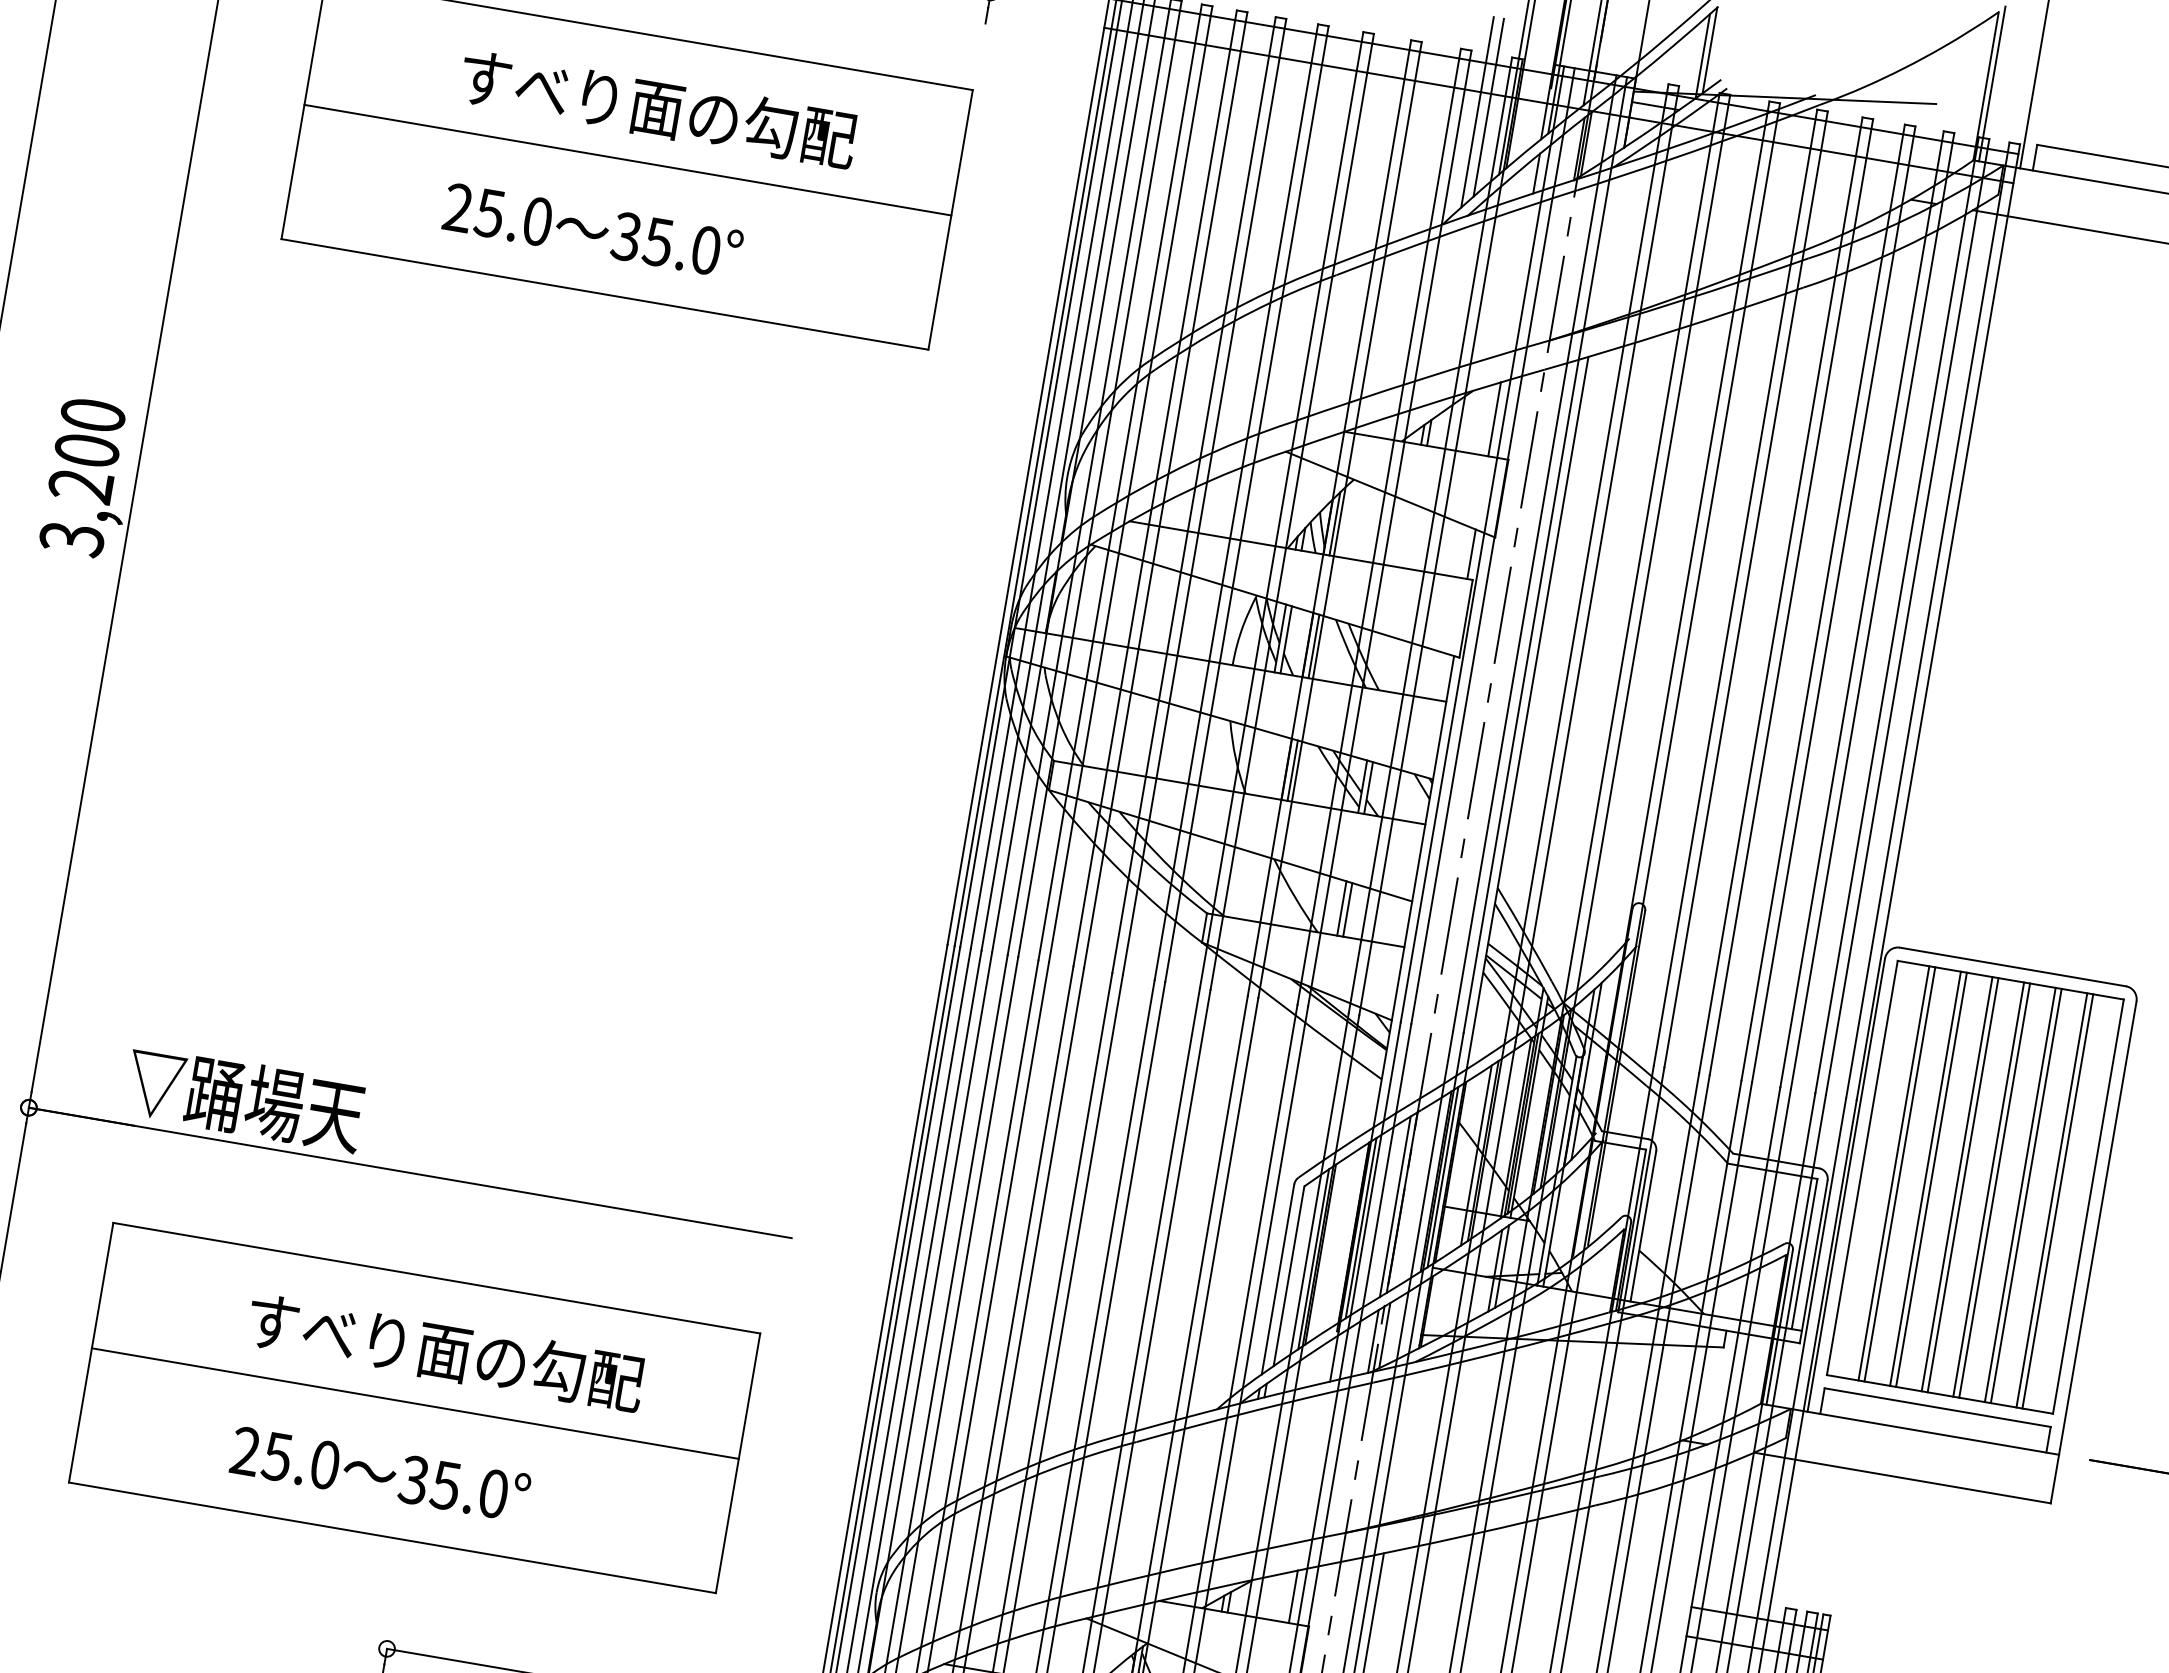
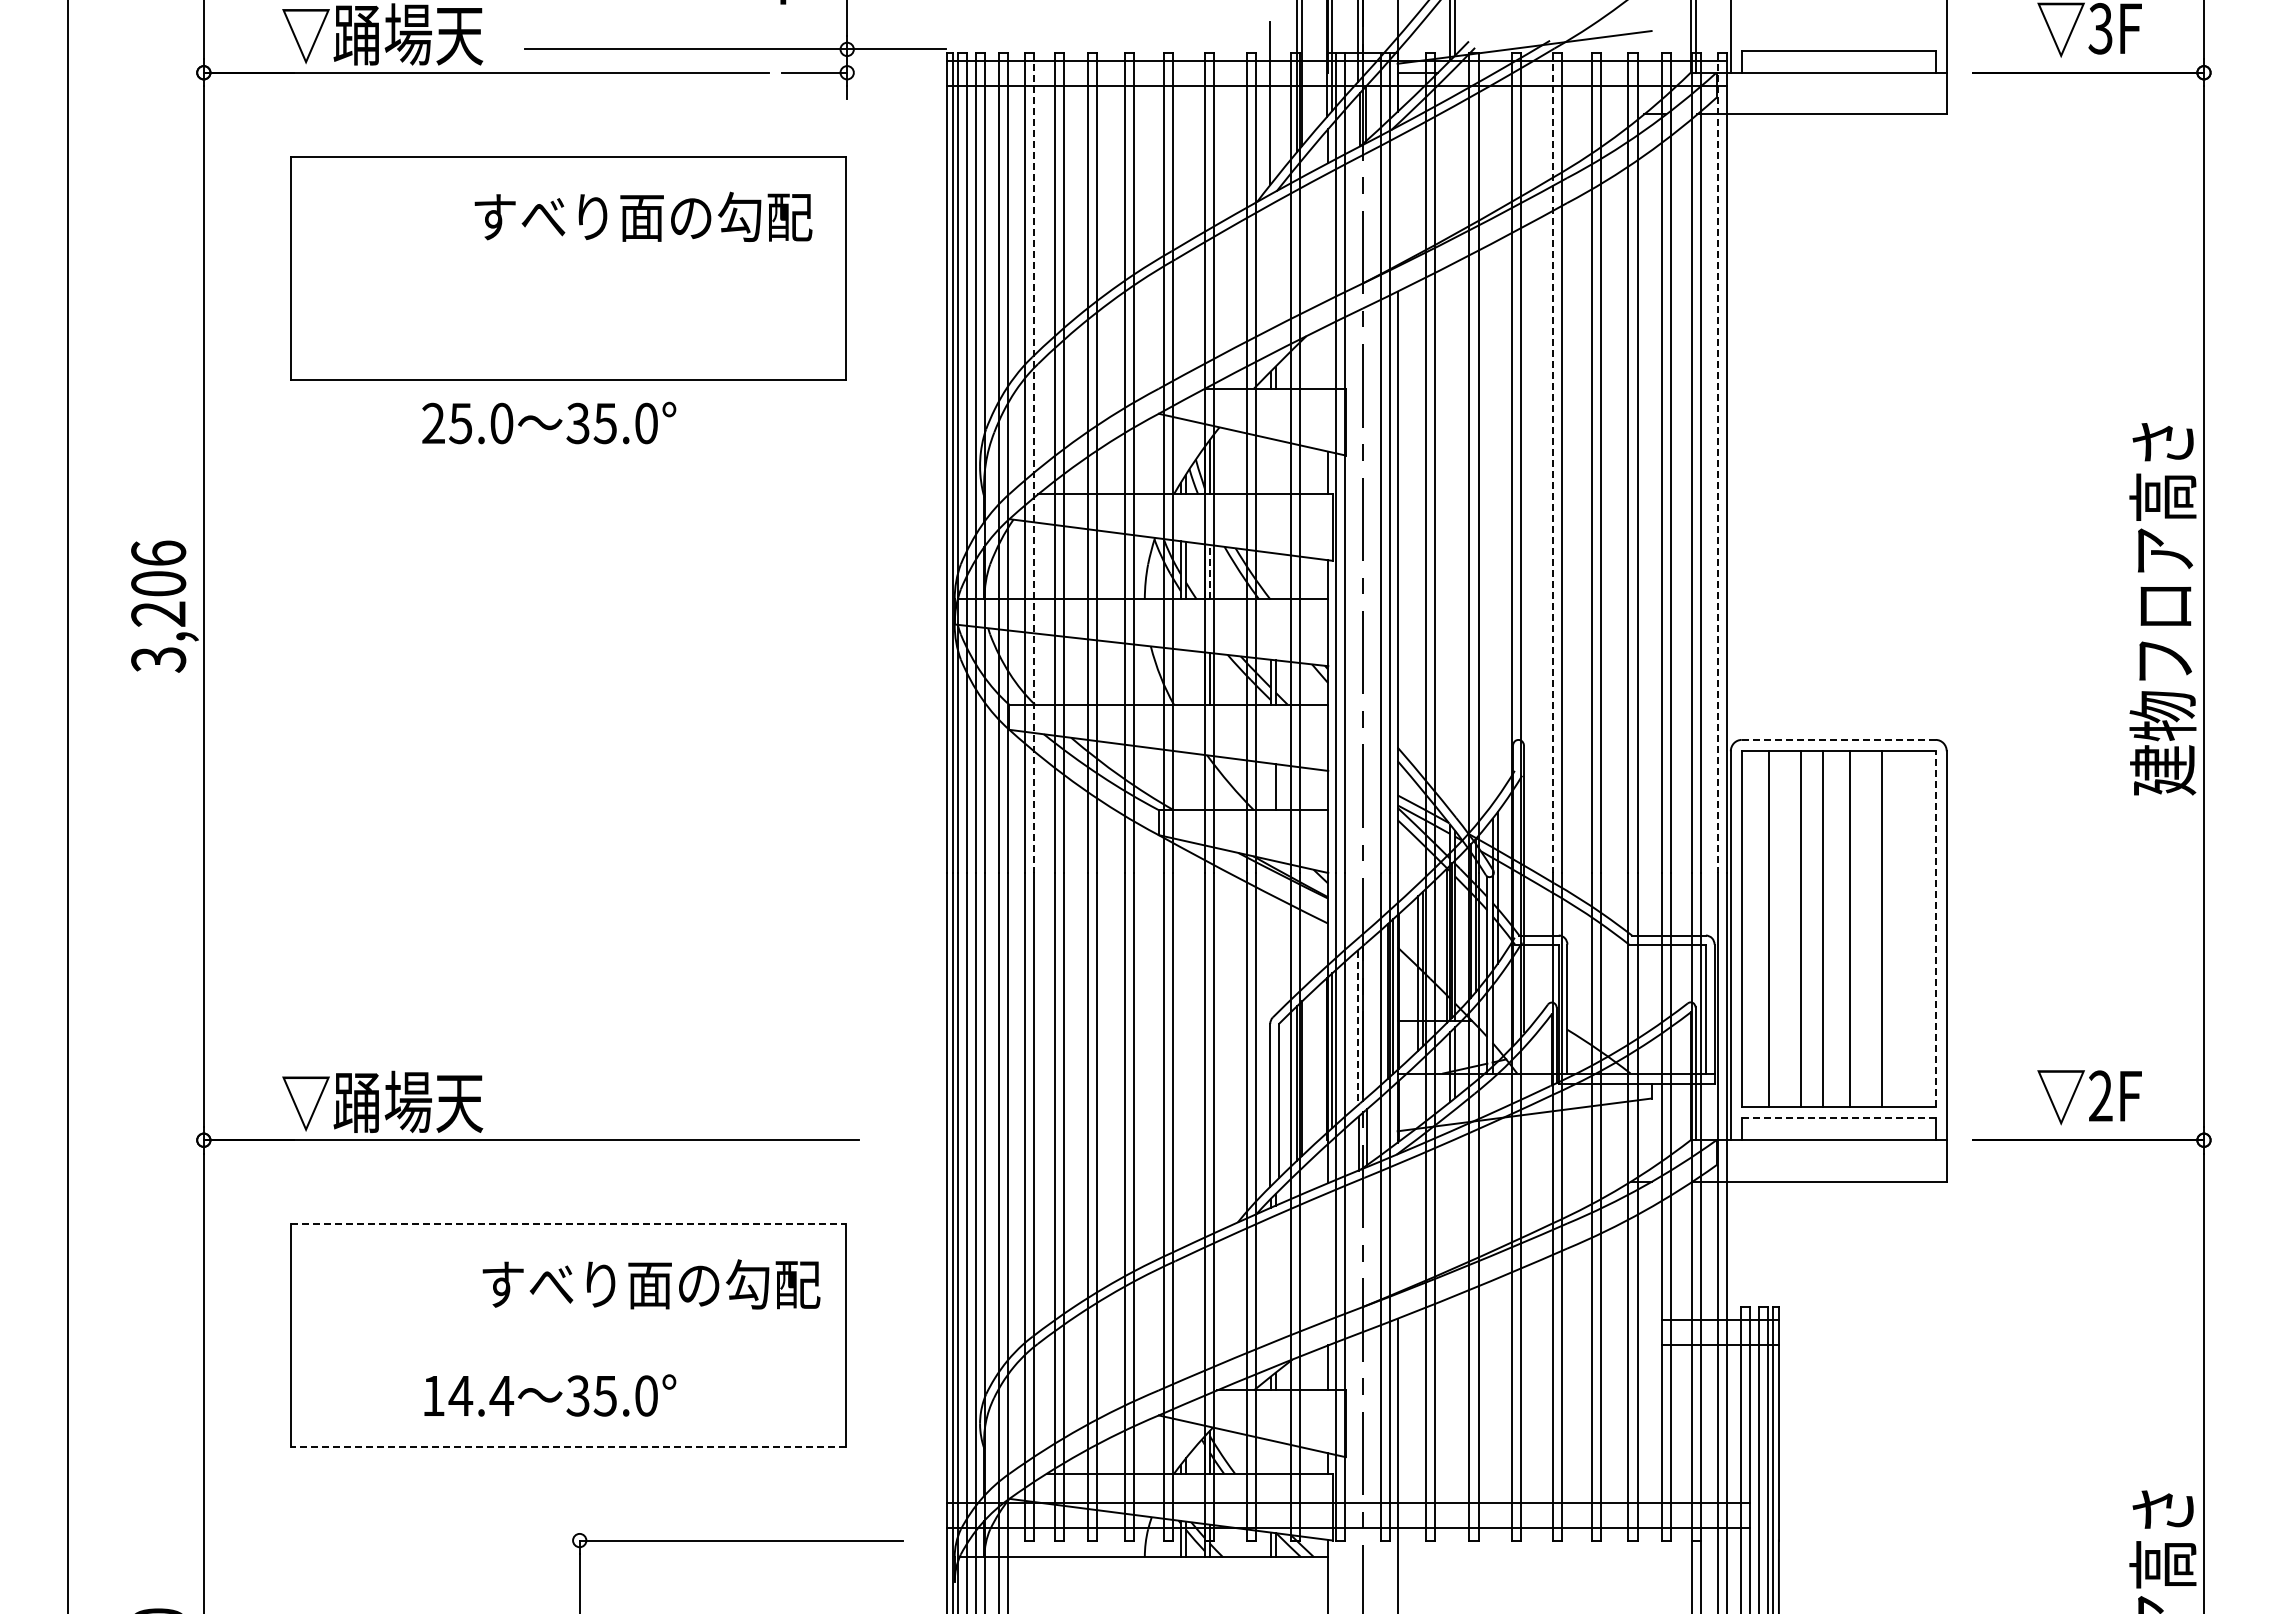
text: (658, 107) -> (643, 216), moved
line: (1488, 107) -> (1278, 97), removed
line: (628, 160) -> (568, 264), removed
text: (593, 229) -> (549, 422), moved
text: (93, 414) -> (158, 552), 3,200 -> 3,206
line: (1494, 418) -> (1328, 356), removed
line: (1130, 484) -> (1033, 463), solid -> dashed
line: (1735, 588) -> (1553, 463), solid -> dashed
line: (1927, 621) -> (1718, 463), solid -> dashed
line: (1313, 645) -> (1209, 571), solid -> dashed
line: (1341, 908) -> (1270, 786), removed
line: (2013, 966) -> (1839, 739), solid -> dashed
line: (1899, 1173) -> (1773, 928), removed
line: (1925, 1178) -> (1795, 928), removed
line: (1963, 1184) -> (1828, 928), removed
line: (1994, 1189) -> (1855, 928), removed
line: (2020, 1194) -> (1877, 928), removed
line: (2052, 1199) -> (1904, 928), removed
line: (2057, 1200) -> (1909, 928), removed
line: (1394, 1207) -> (1357, 1028), solid -> dashed
line: (2087, 1207) -> (1935, 929), solid -> dashed
line: (436, 1278) -> (568, 1224), solid -> dashed
text: (445, 1351) -> (651, 1284), moved
line: (415, 1403) -> (568, 1331), removed
line: (1938, 1408) -> (1839, 1118), solid -> dashed
text: (286, 1457) -> (468, 1395), 25.0 -> 14.4
line: (392, 1538) -> (568, 1447), solid -> dashed

